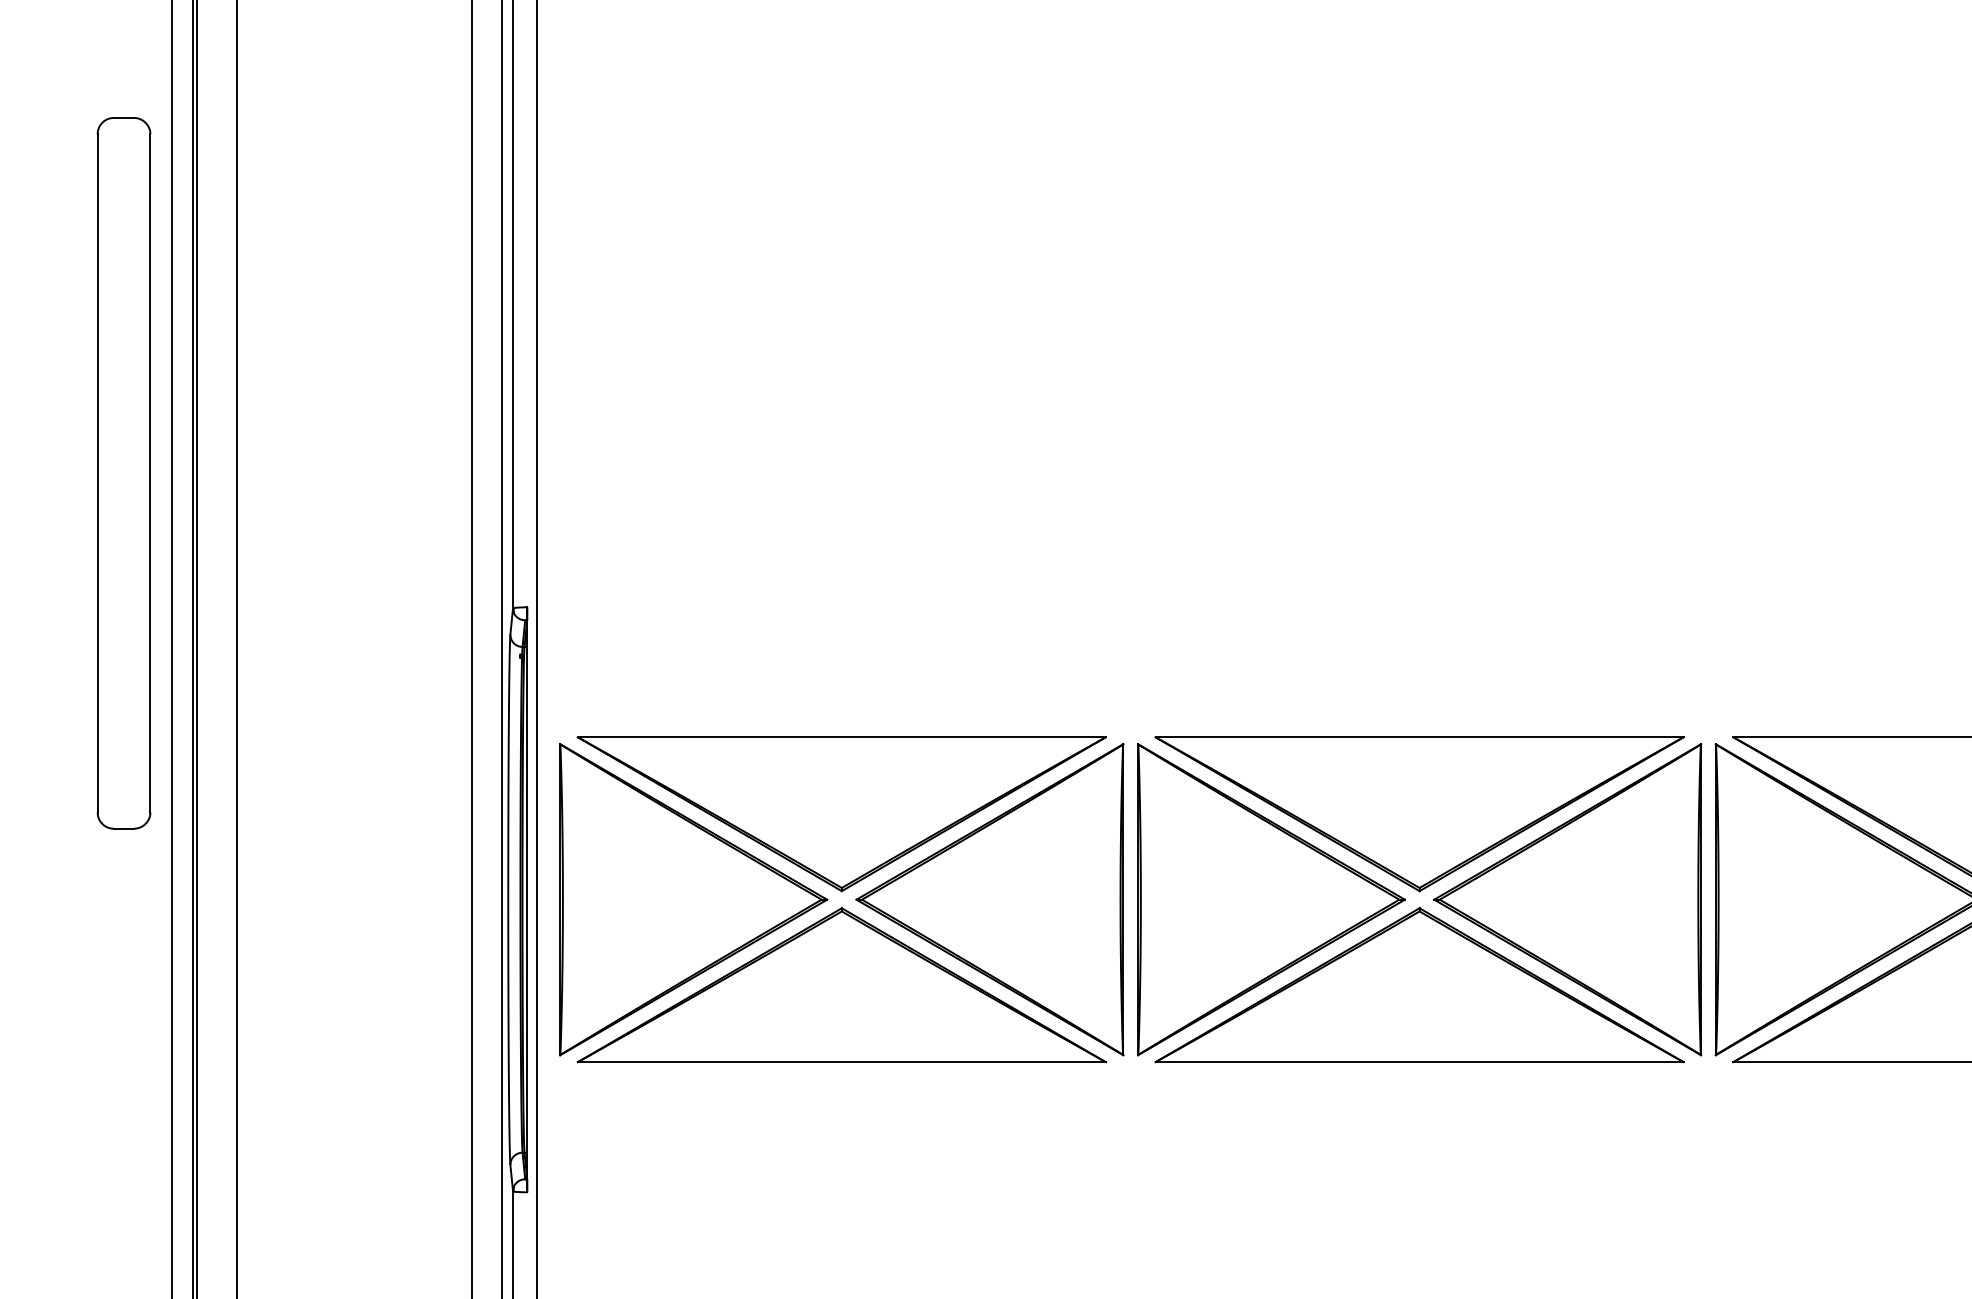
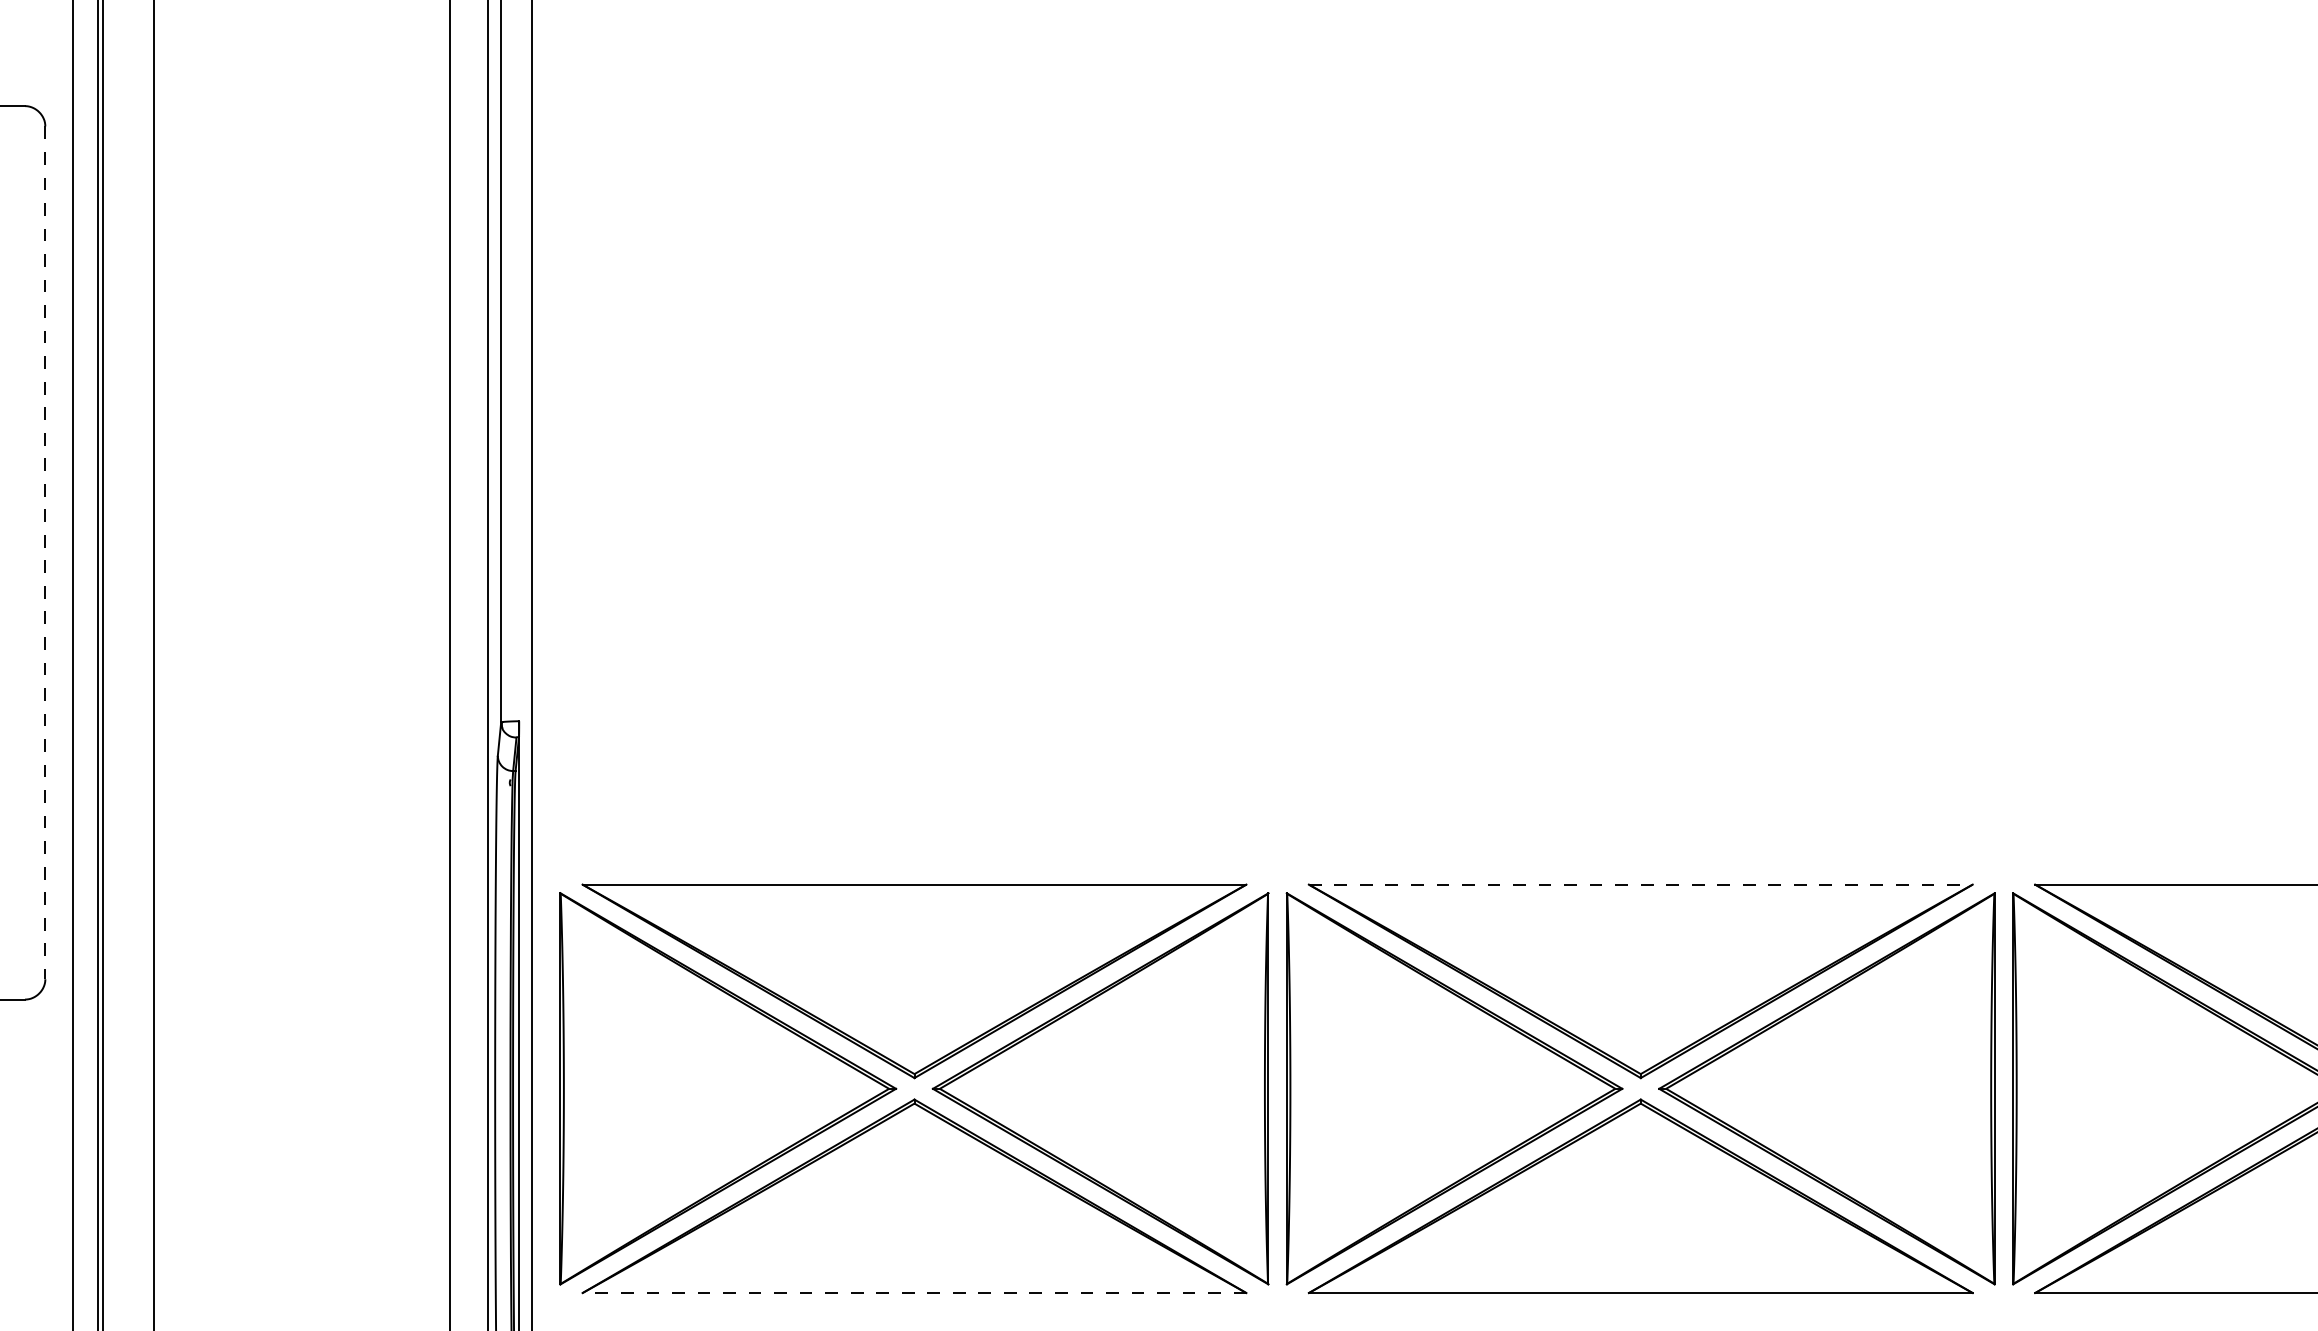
line: (150, 473) -> (45, 553), solid -> dashed
line: (1420, 737) -> (1641, 884), solid -> dashed
line: (841, 1062) -> (914, 1293), solid -> dashed

